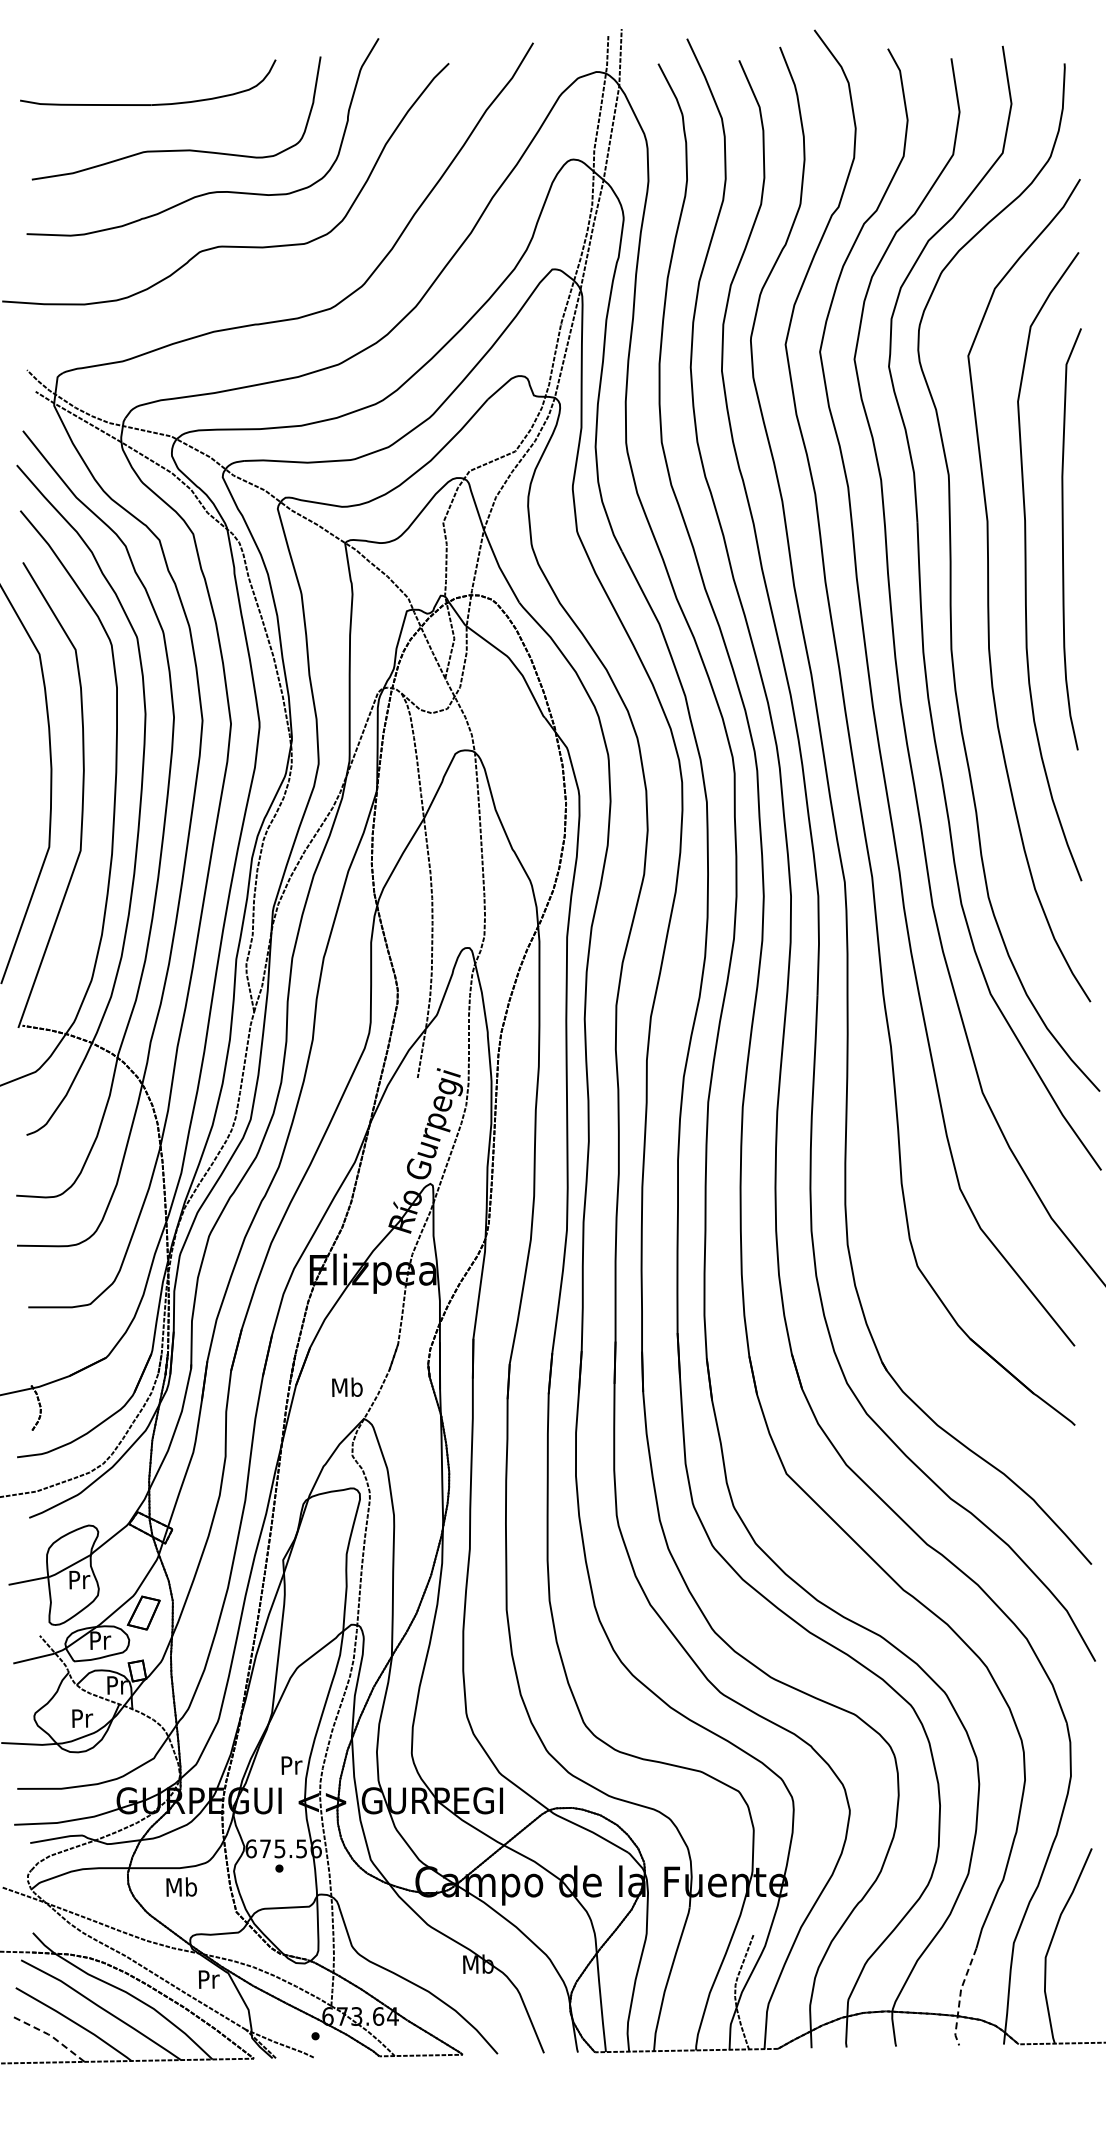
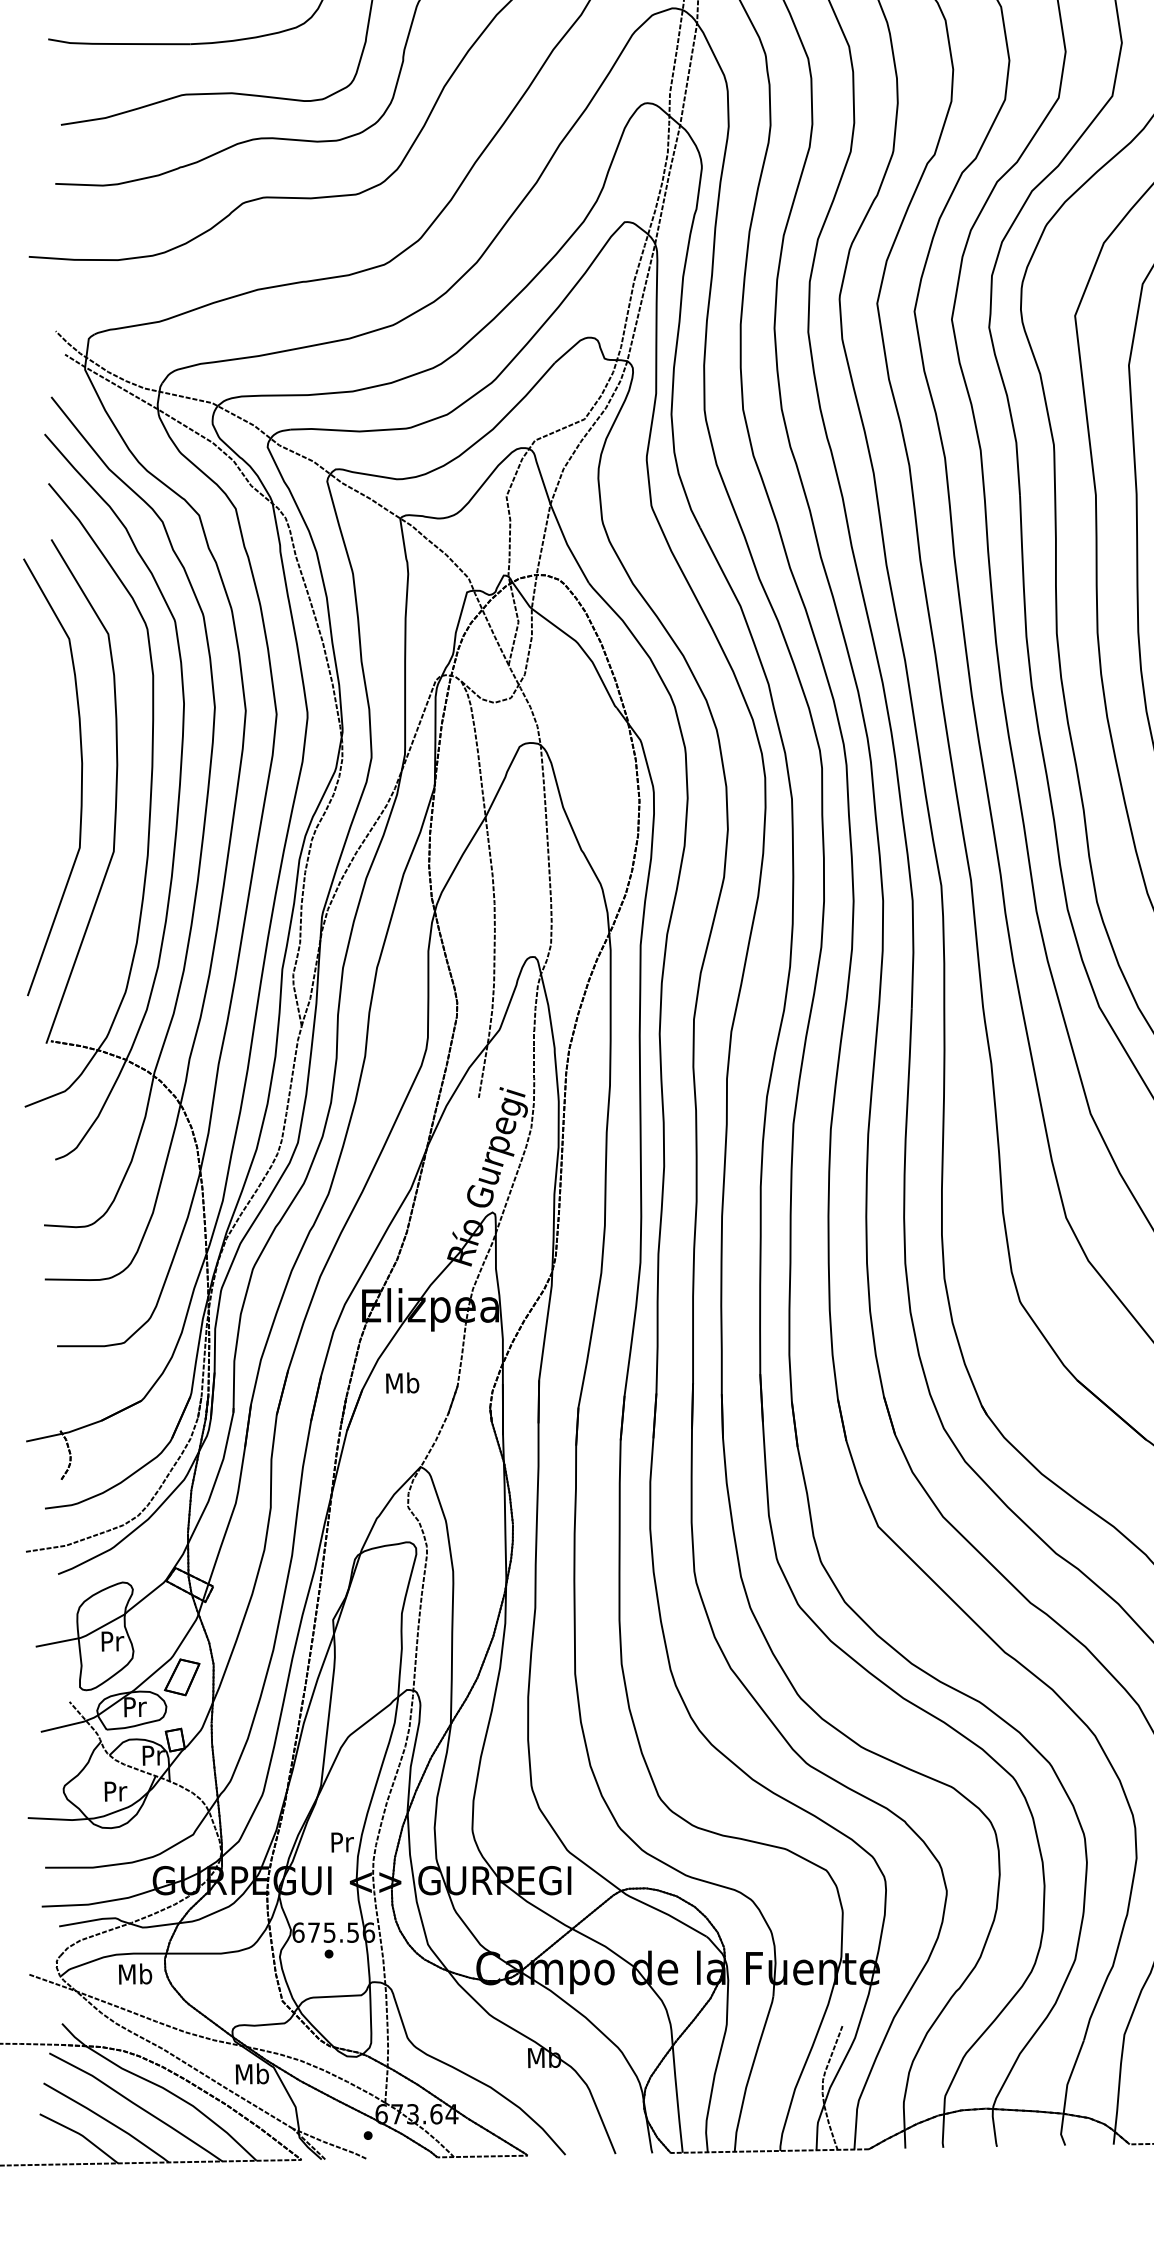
text: (347, 1386) -> (402, 1382), moved
text: (181, 1886) -> (135, 1973), moved
text: (208, 1978) -> (252, 2073), Pr -> Mb
line: (960, 1997) -> (1066, 2093), dashed -> solid
line: (50, 2035) -> (81, 2134), dashed -> solid

